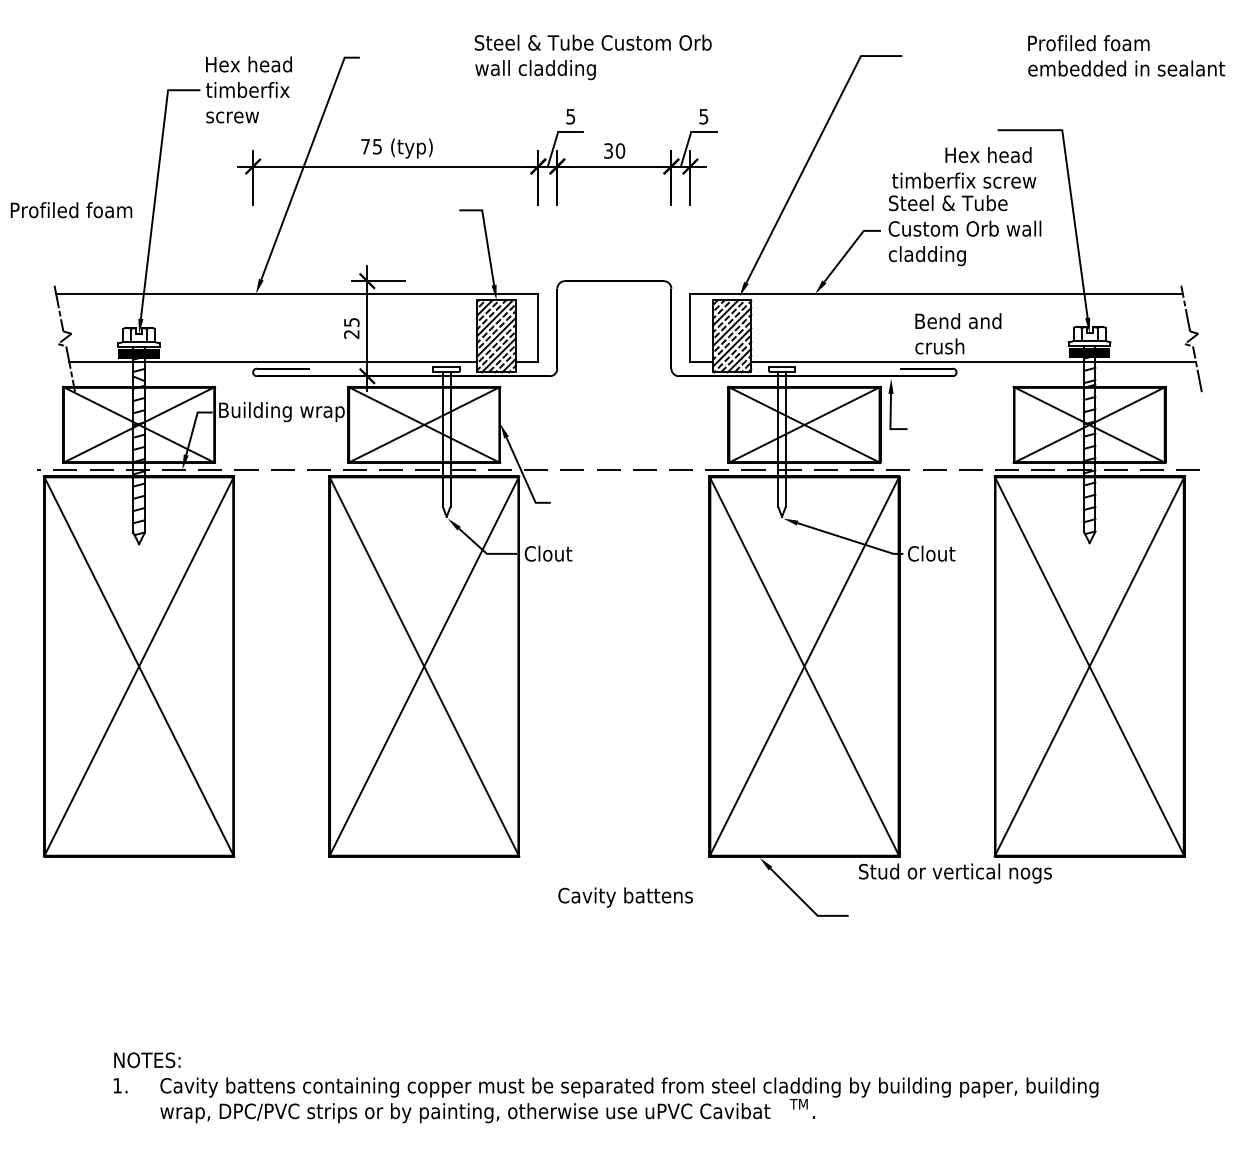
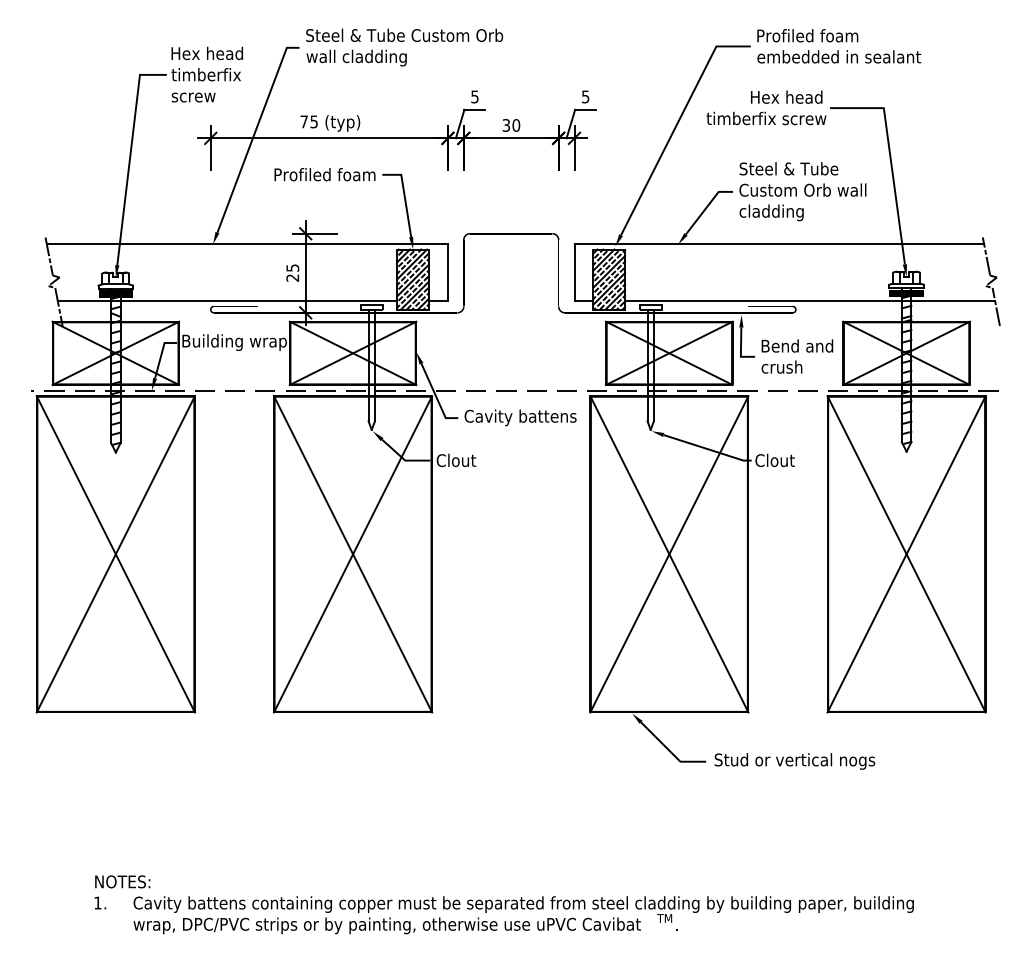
text: (1126, 55) -> (839, 46), moved
text: (592, 57) -> (404, 47), moved
text: (964, 167) -> (766, 107), moved
text: (71, 210) -> (324, 174), moved
text: (958, 333) -> (797, 356), moved
text: (955, 873) -> (795, 761), moved
text: (625, 897) -> (520, 417), moved

